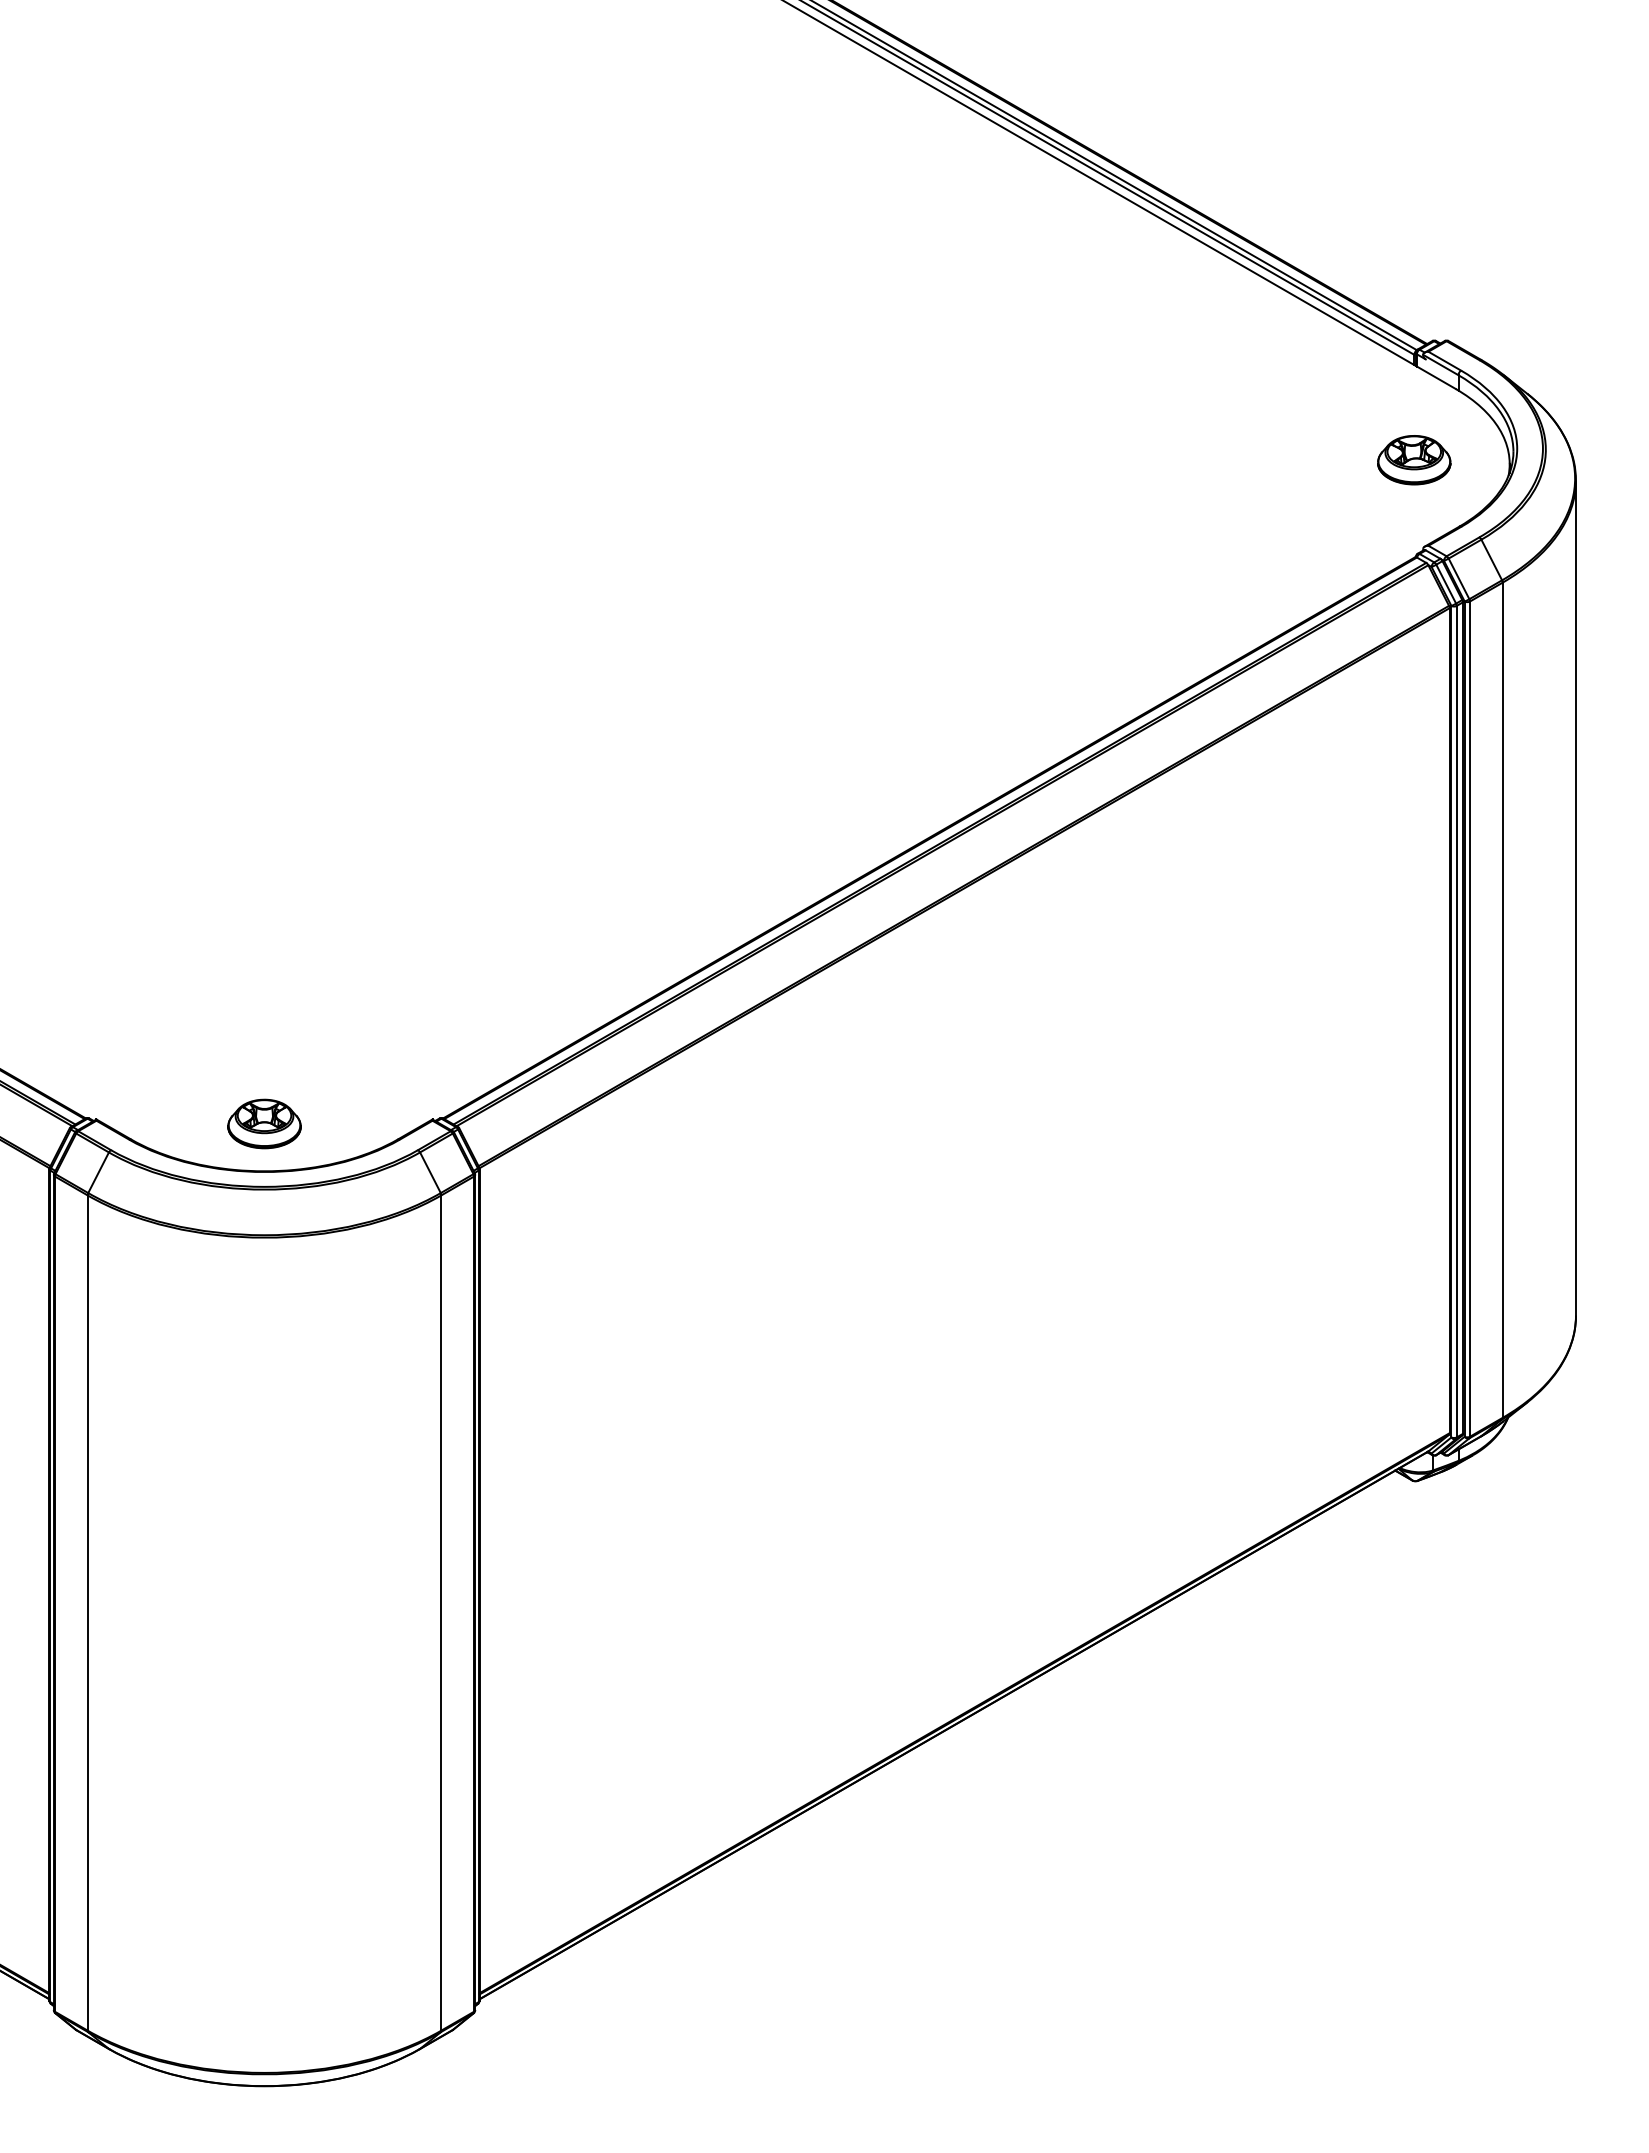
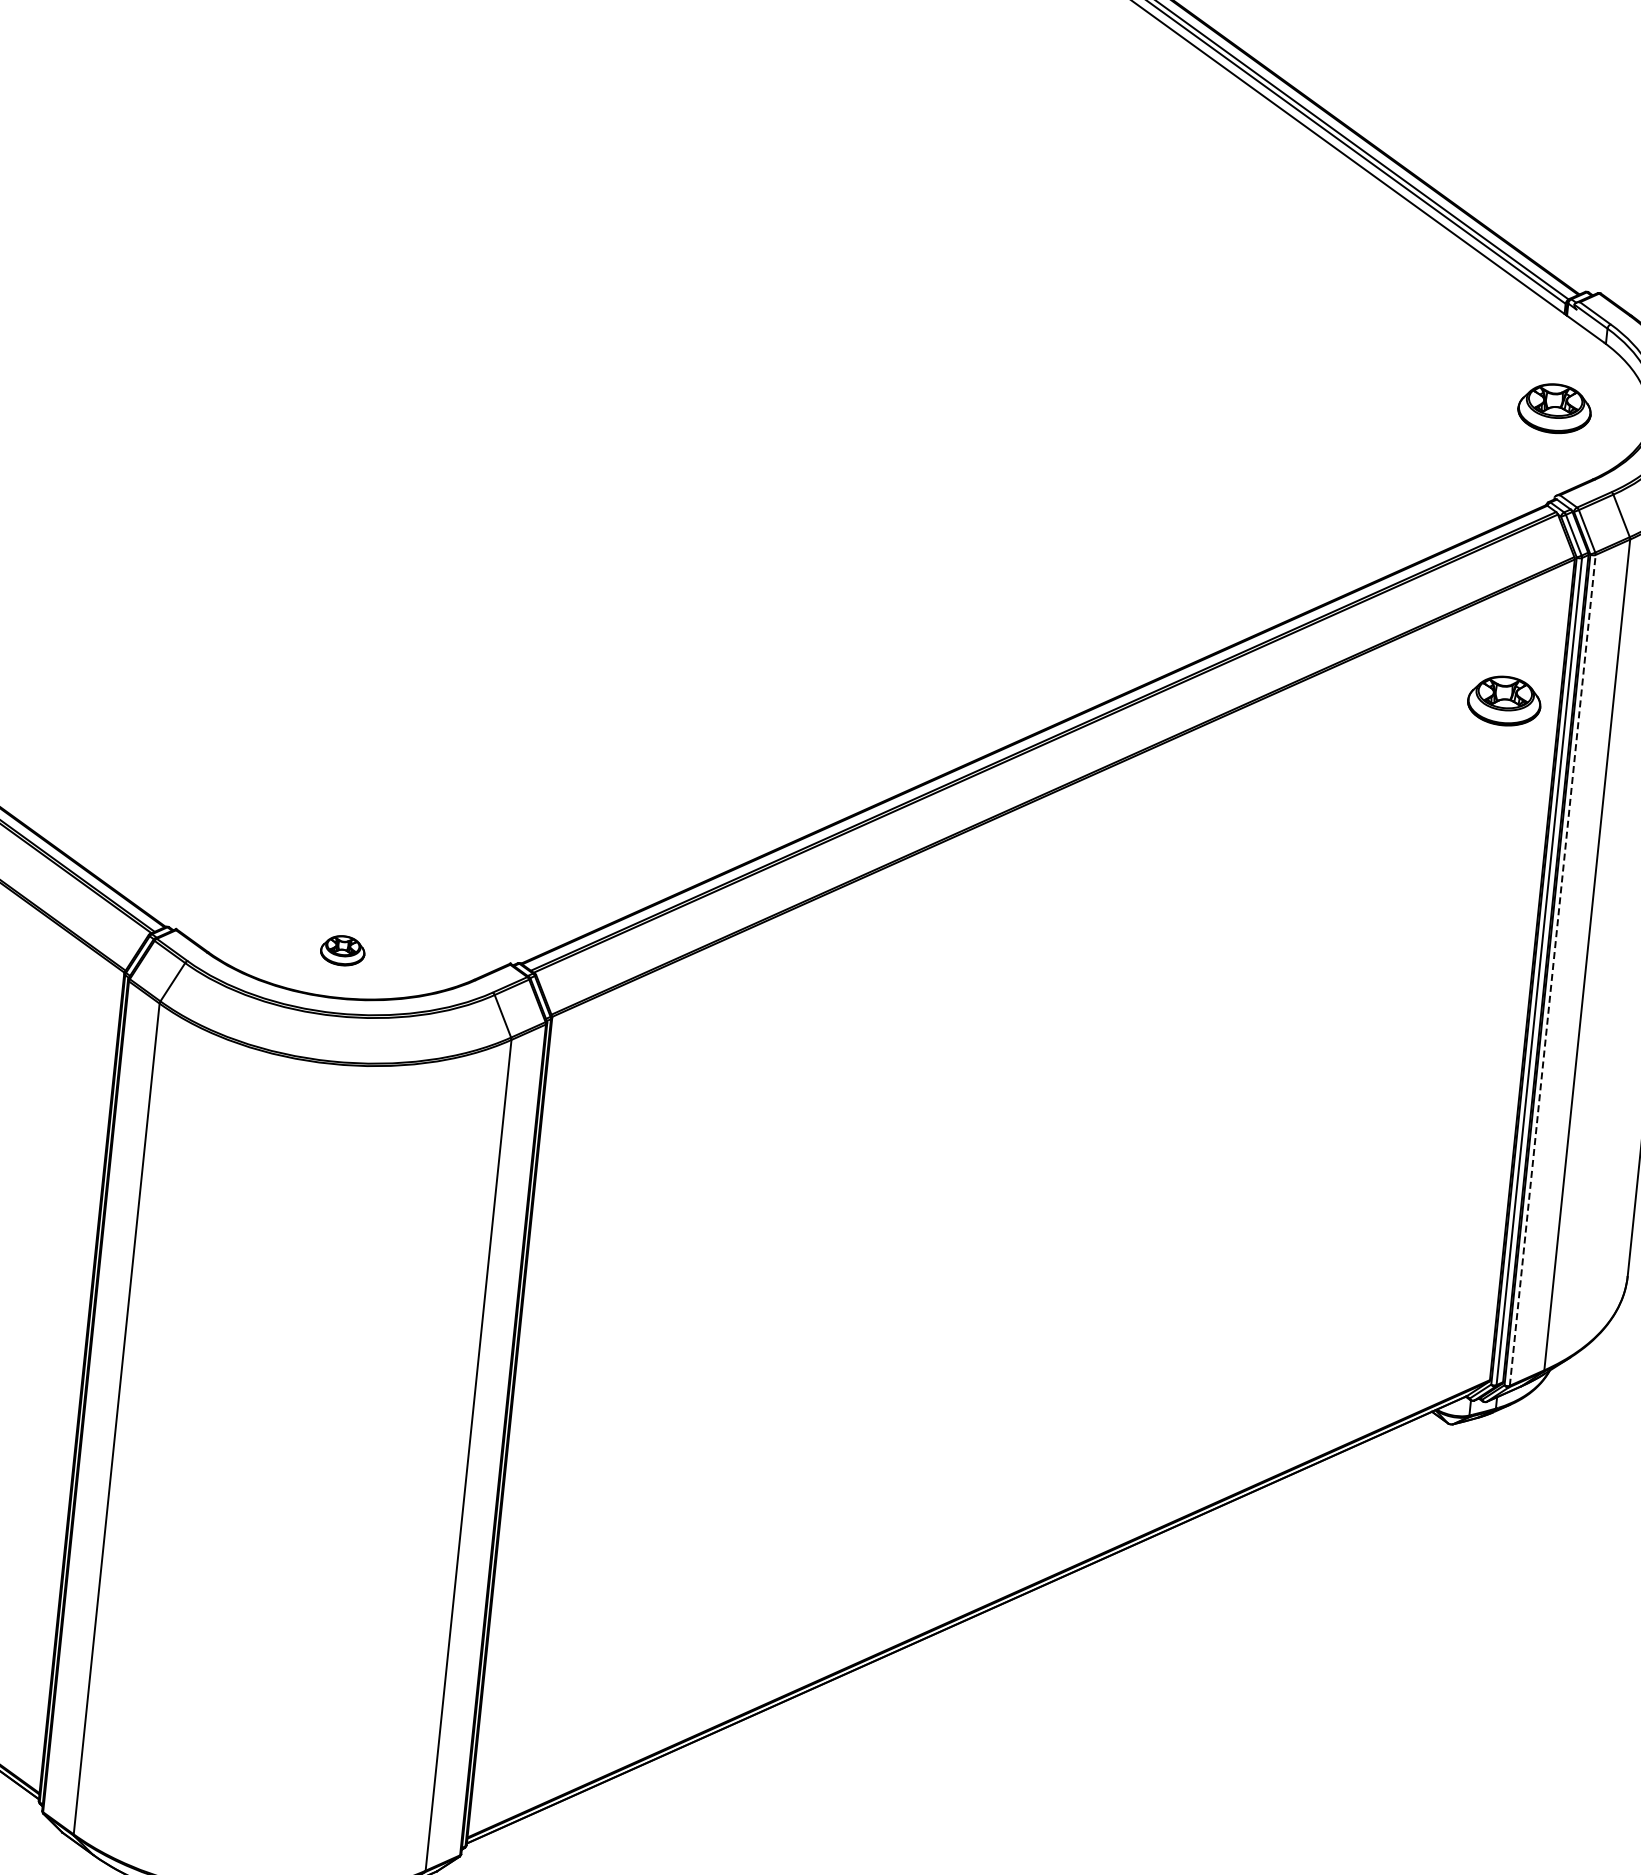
part: (1394, 756) -> (1504, 701), added
line: (1470, 1019) -> (1553, 970), solid -> dashed
part: (264, 1123) -> (342, 950), size x0.6

